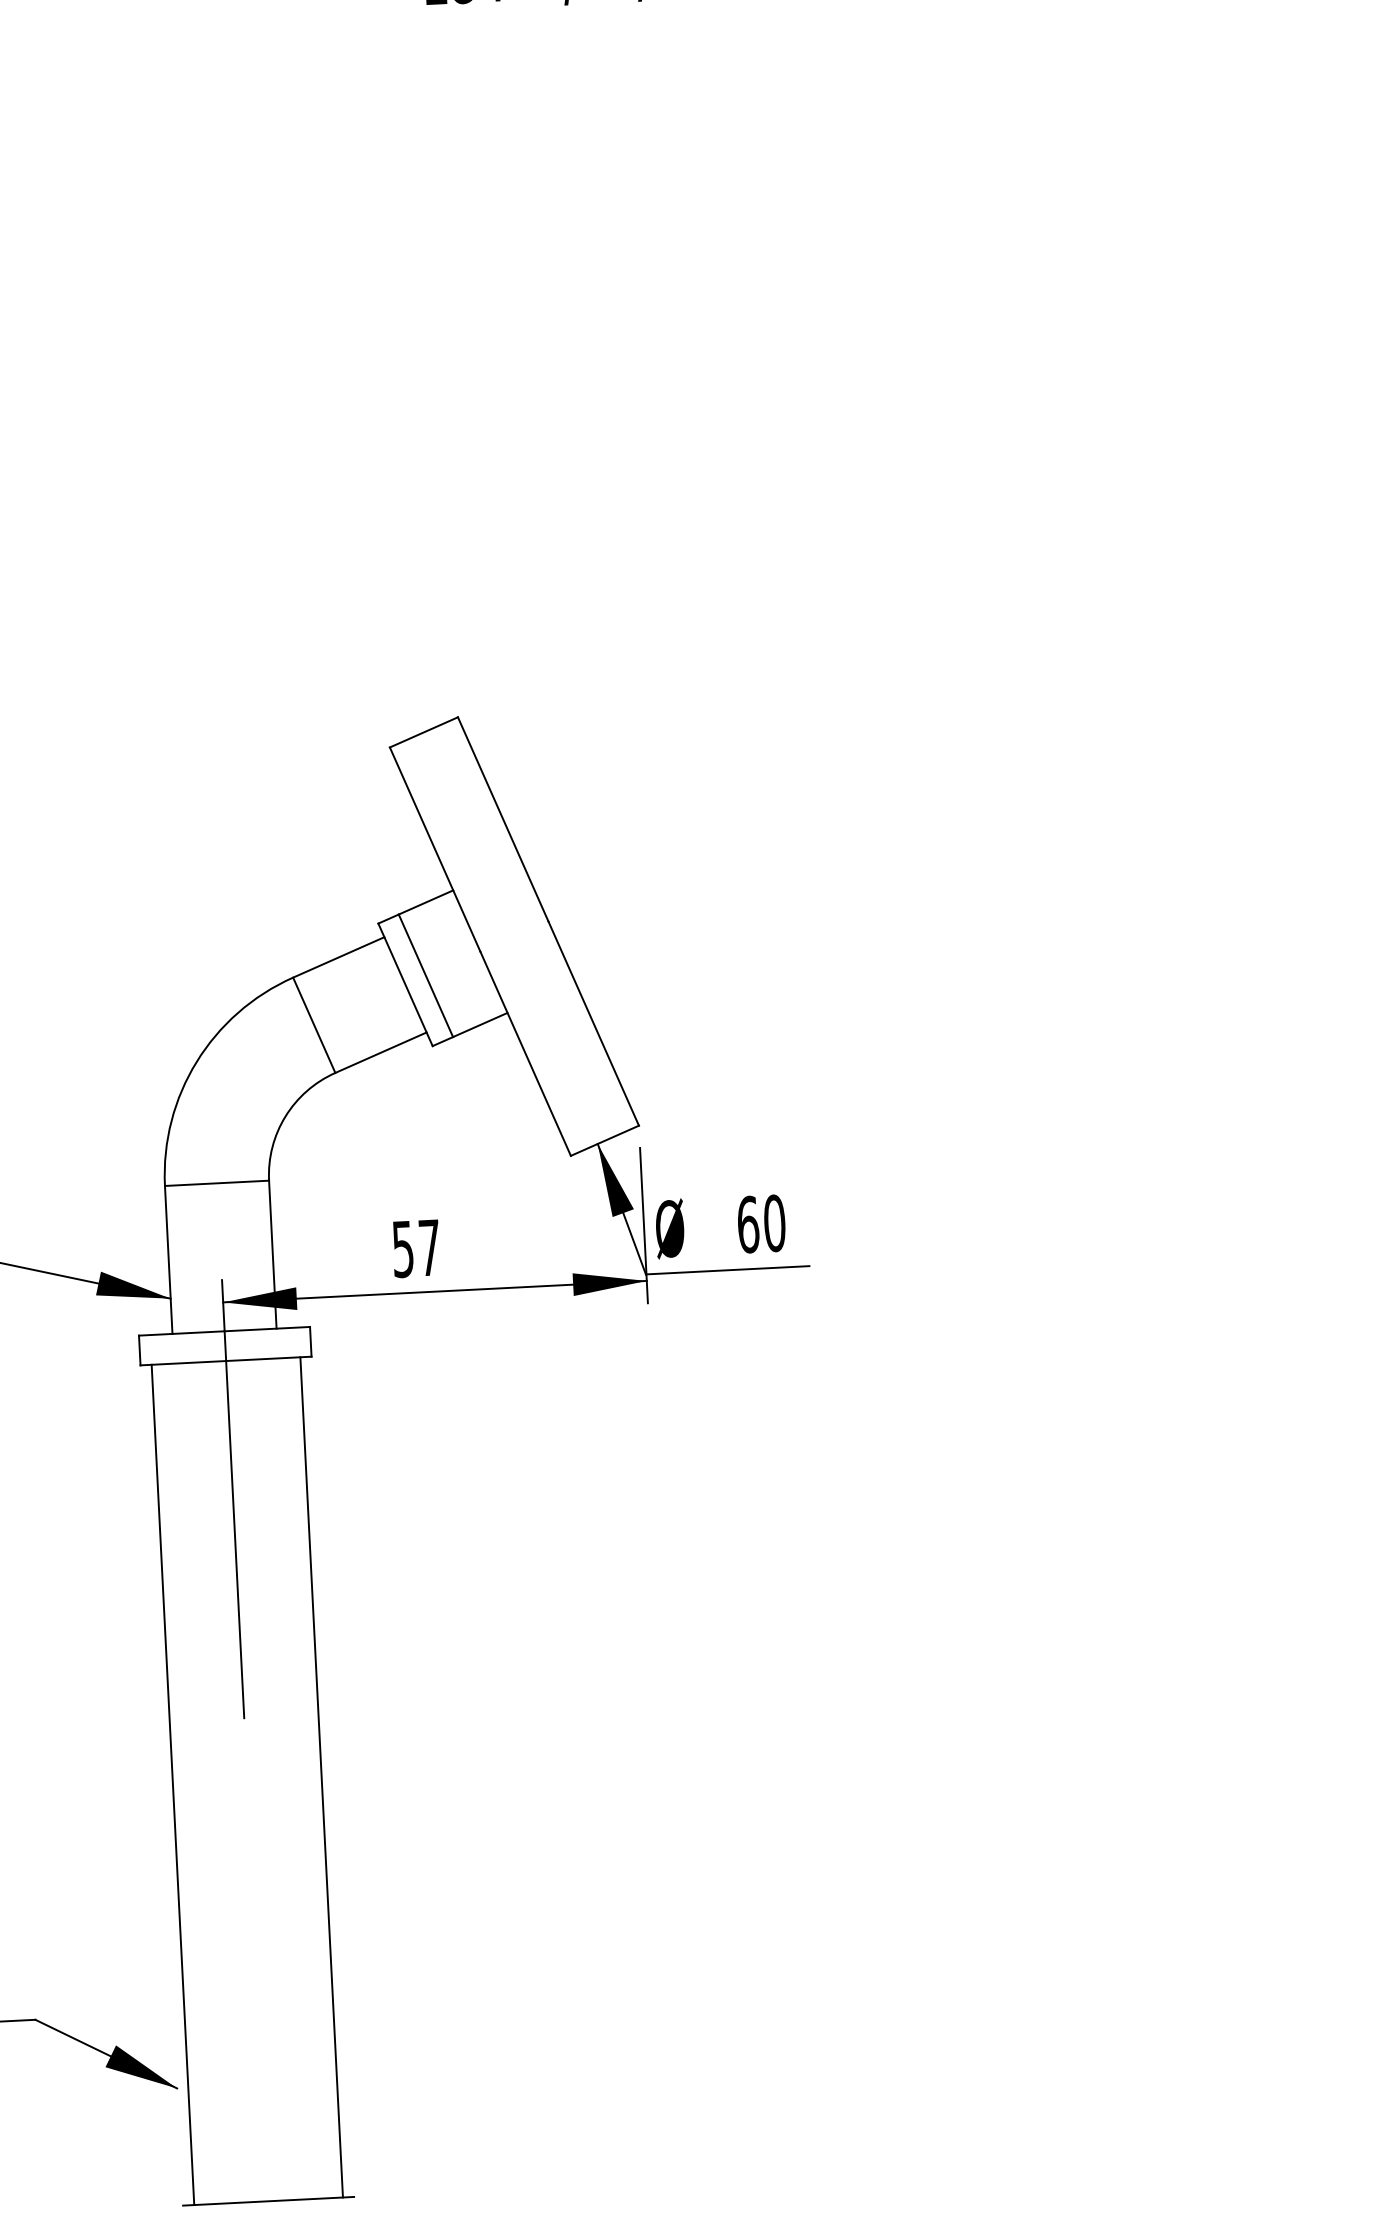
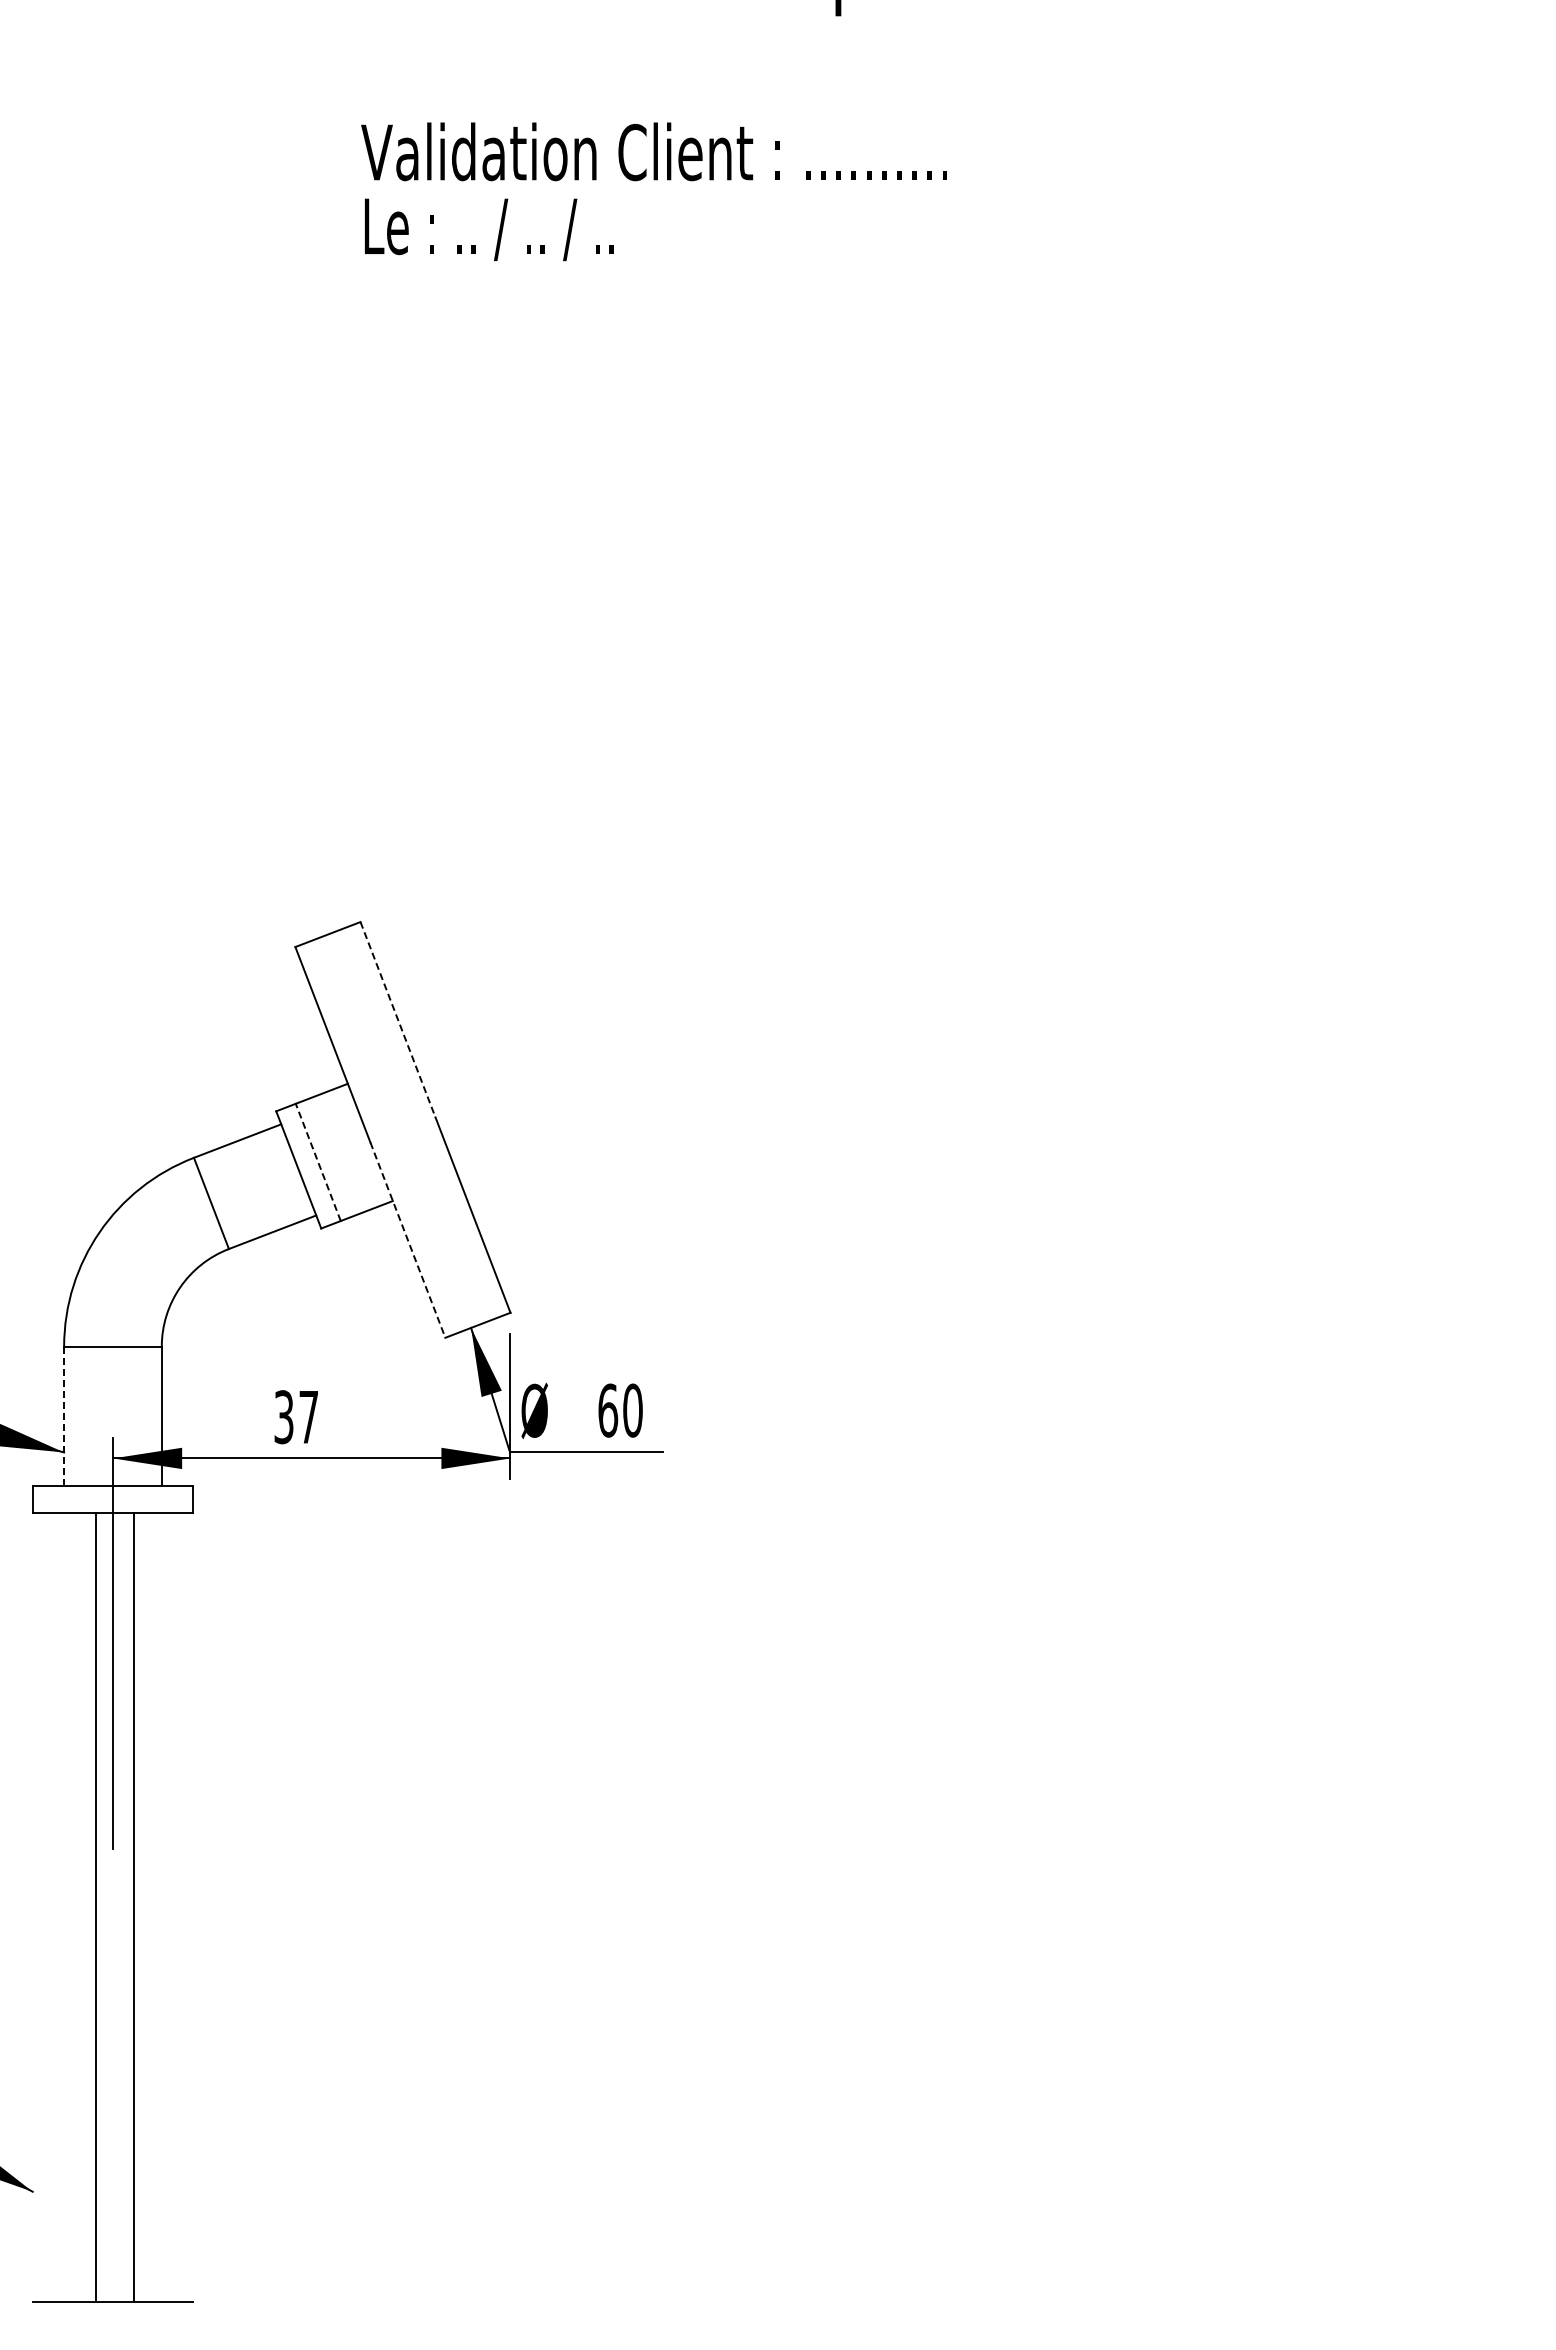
line: (503, 819) -> (398, 1019), solid -> dashed
line: (426, 975) -> (318, 1162), solid -> dashed
line: (525, 1054) -> (407, 1240), solid -> dashed
text: (403, 1248) -> (284, 1416), 57 -> 37
line: (169, 1260) -> (64, 1416), solid -> dashed
line: (321, 1777) -> (133, 1907), moved
line: (173, 1784) -> (96, 1907), moved

